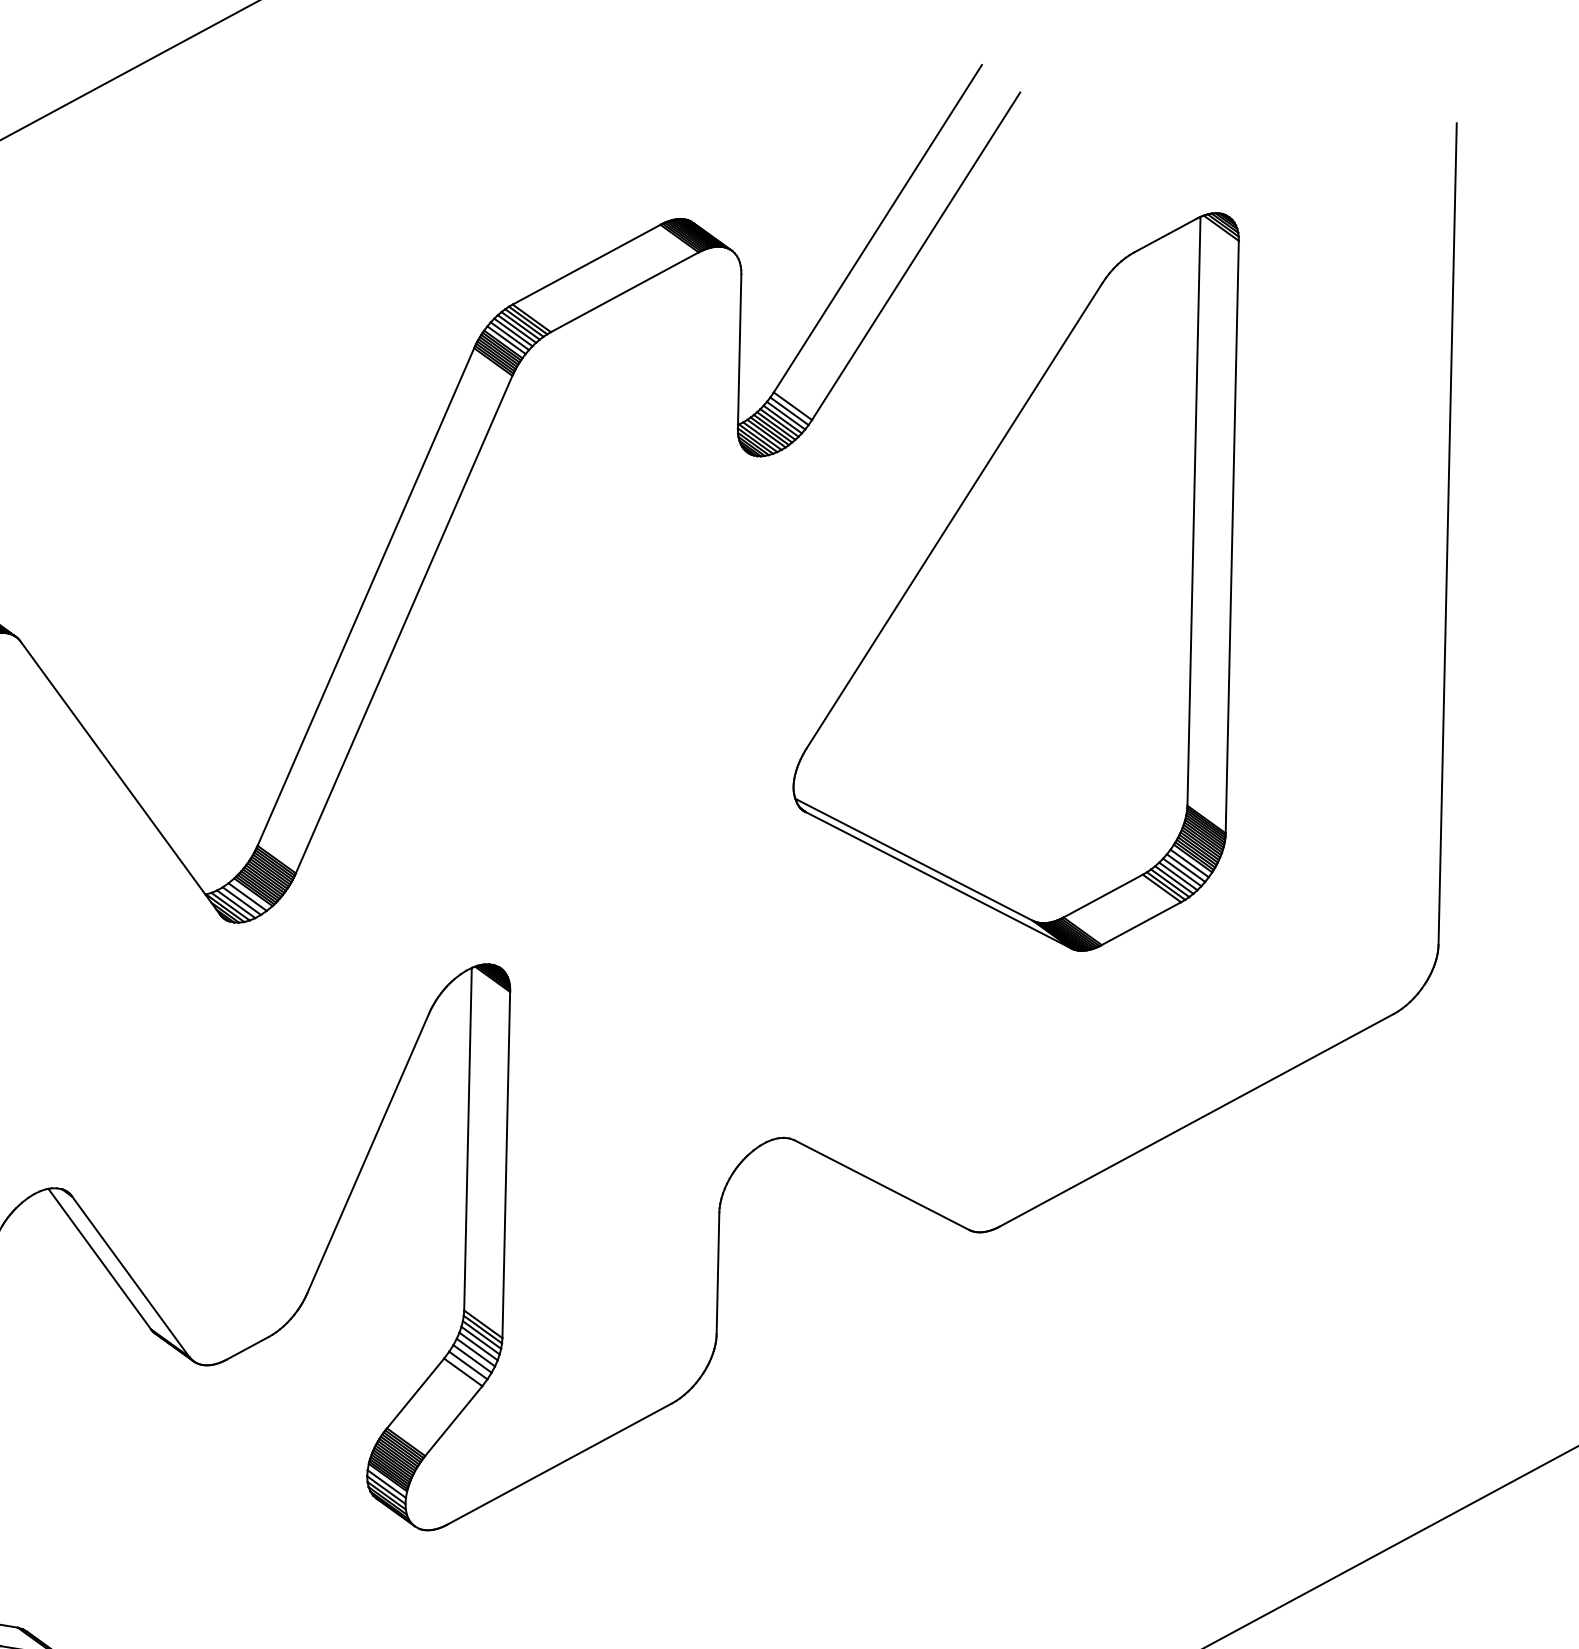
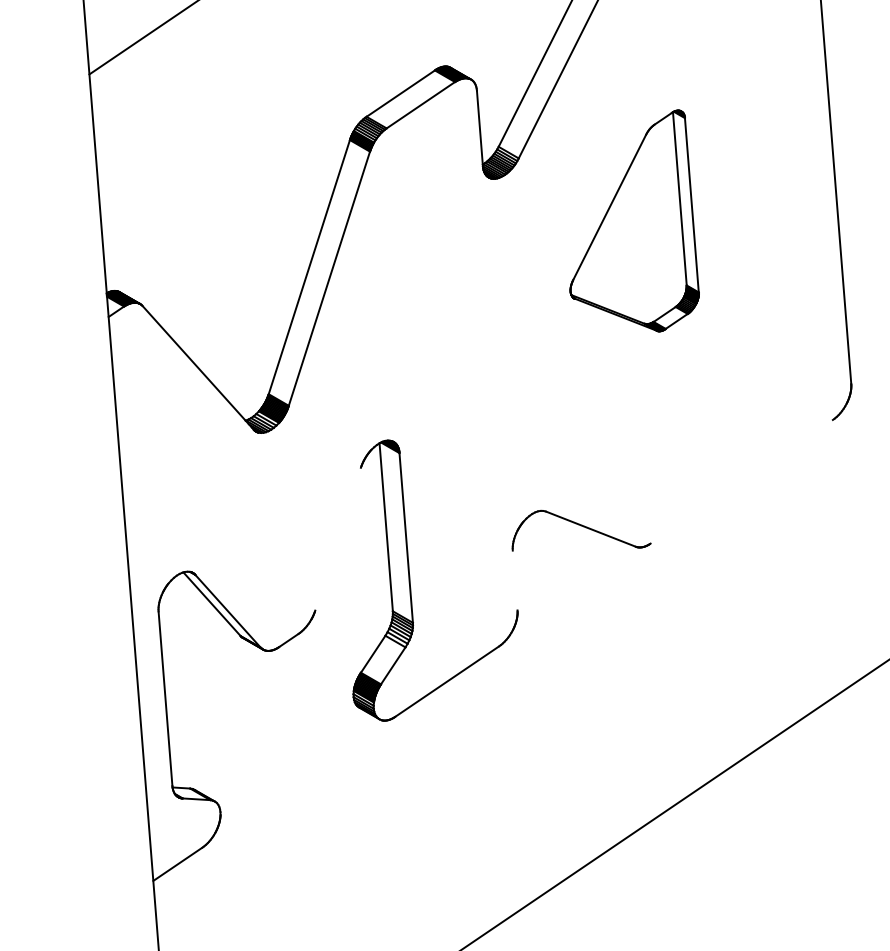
part: (1033, 569) -> (634, 220), size x0.6
line: (1196, 1119) -> (741, 481), removed
line: (367, 1151) -> (337, 538), removed
line: (716, 1273) -> (514, 580), removed

